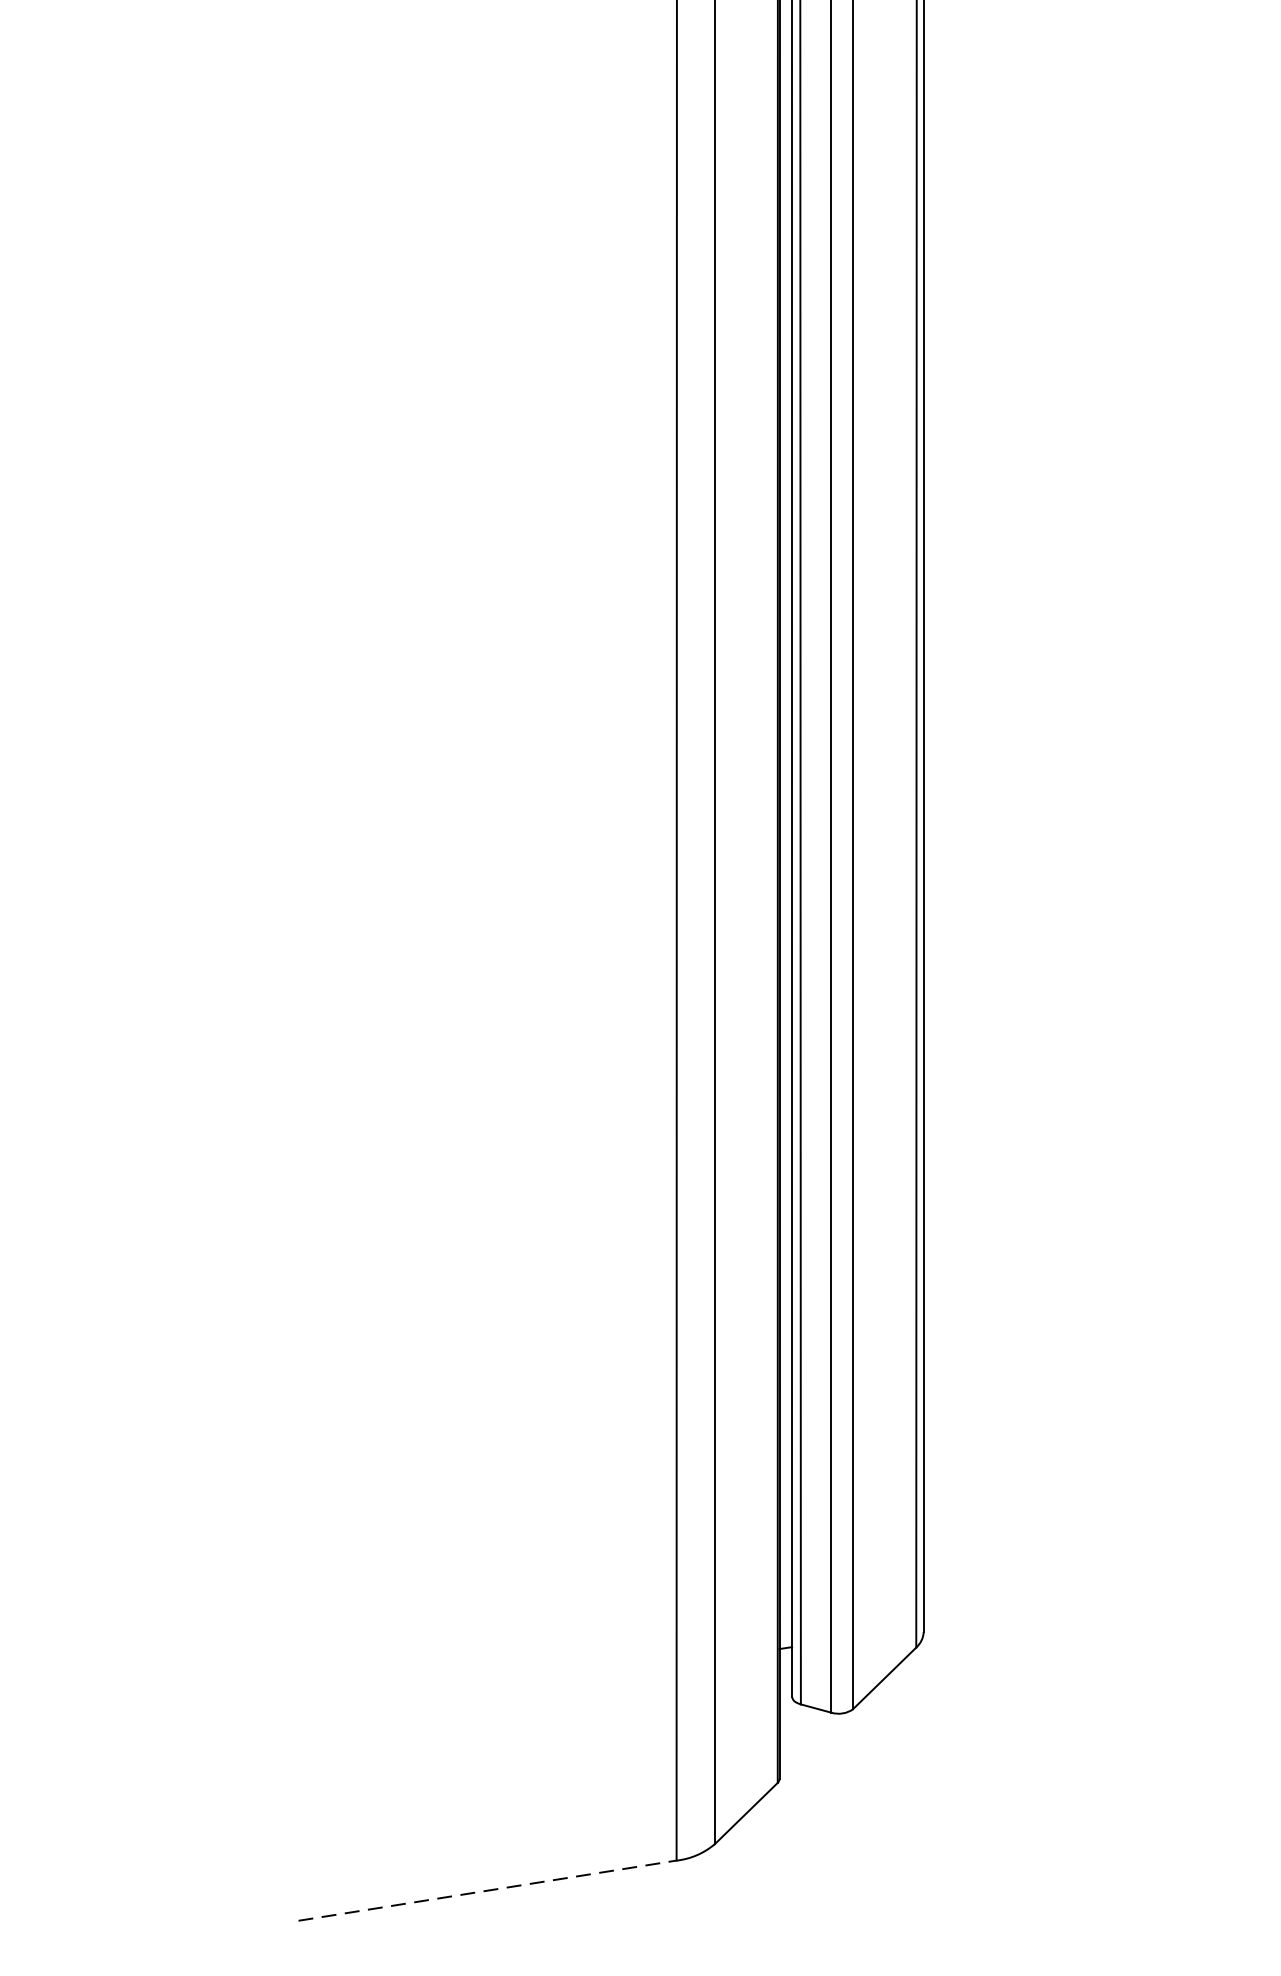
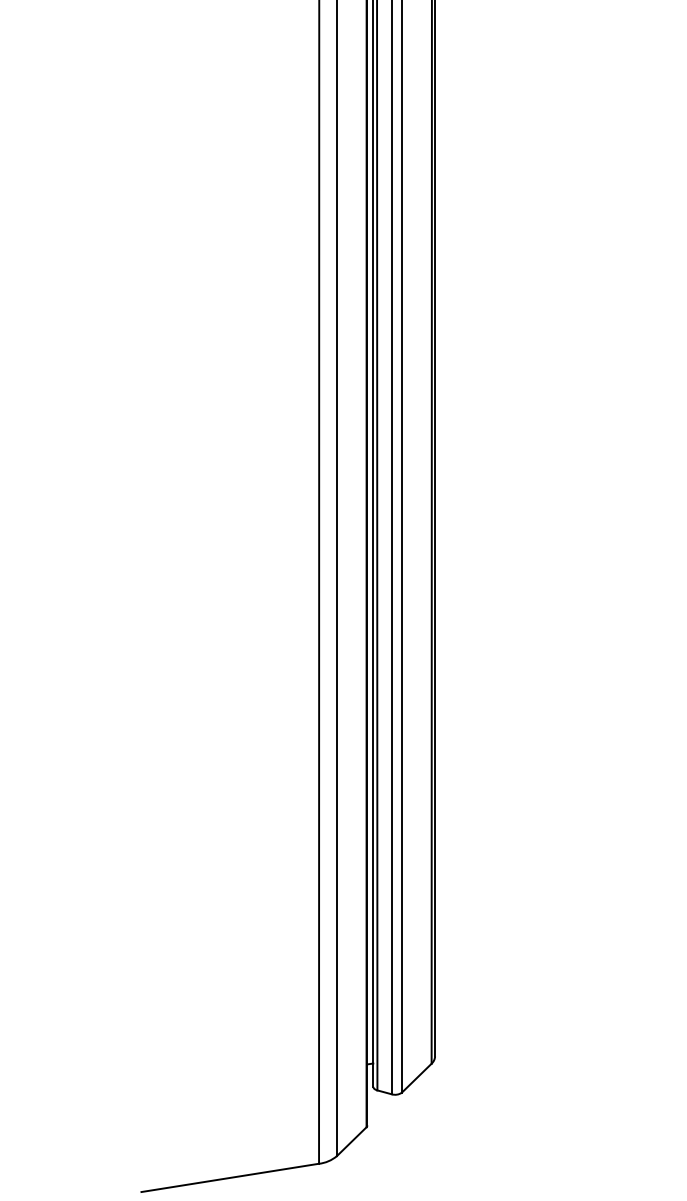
line: (488, 1889) -> (230, 1177), dashed -> solid

